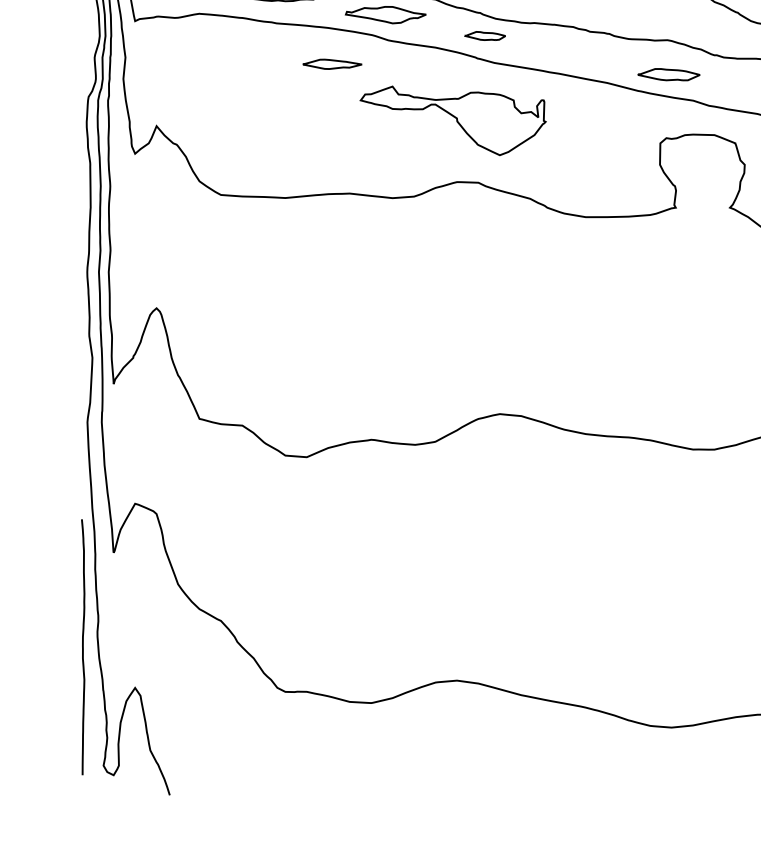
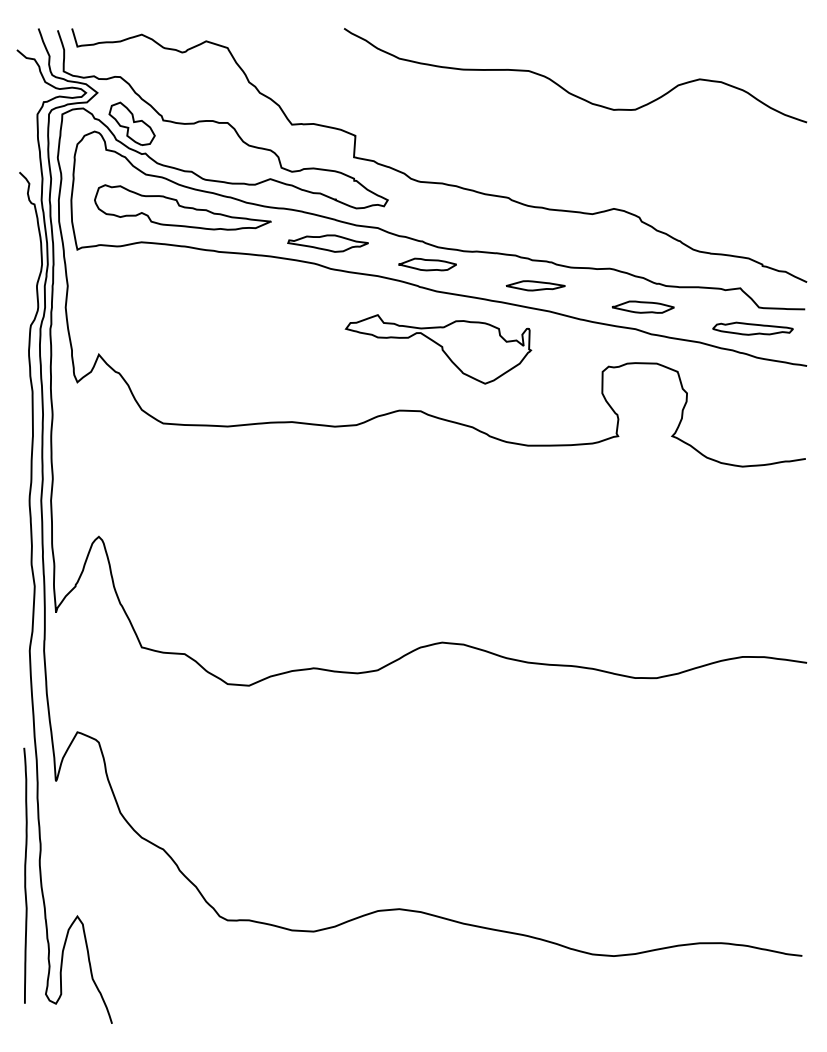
part: (485, 35) -> (427, 264), size x1.43
part: (332, 63) -> (535, 285), moved
part: (668, 73) -> (642, 306), moved
part: (453, 120) -> (438, 349), moved

